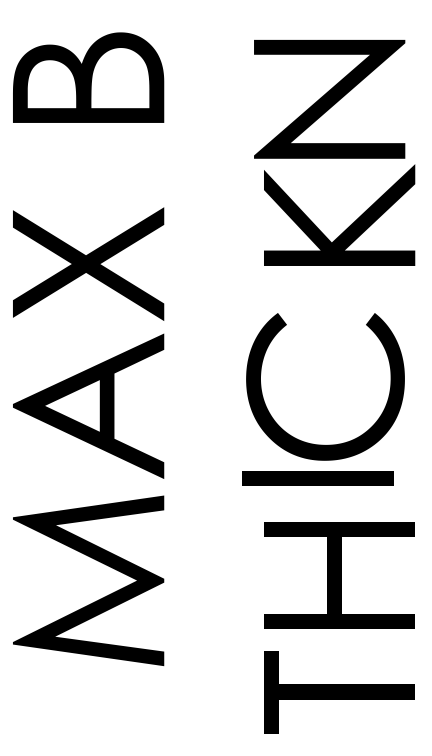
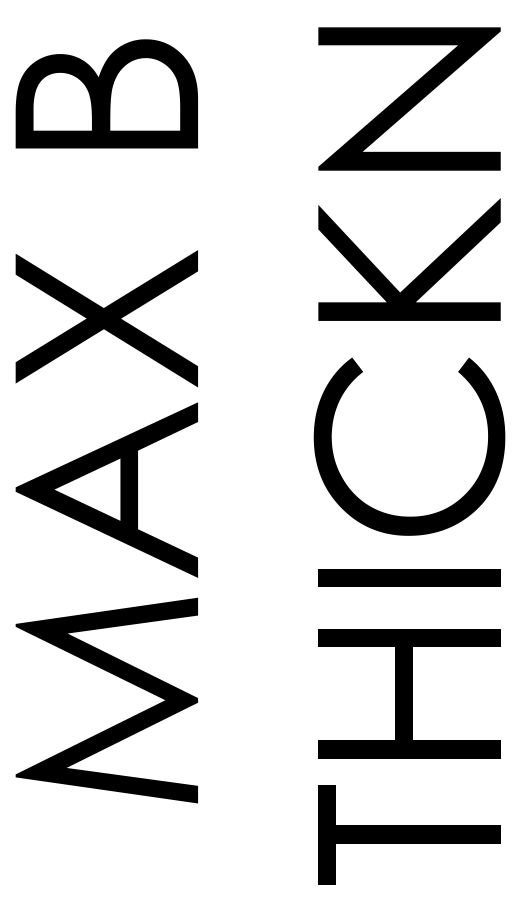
part: (329, 98) -> (409, 98), moved
part: (325, 444) -> (409, 516), moved
part: (318, 477) -> (409, 577), moved

